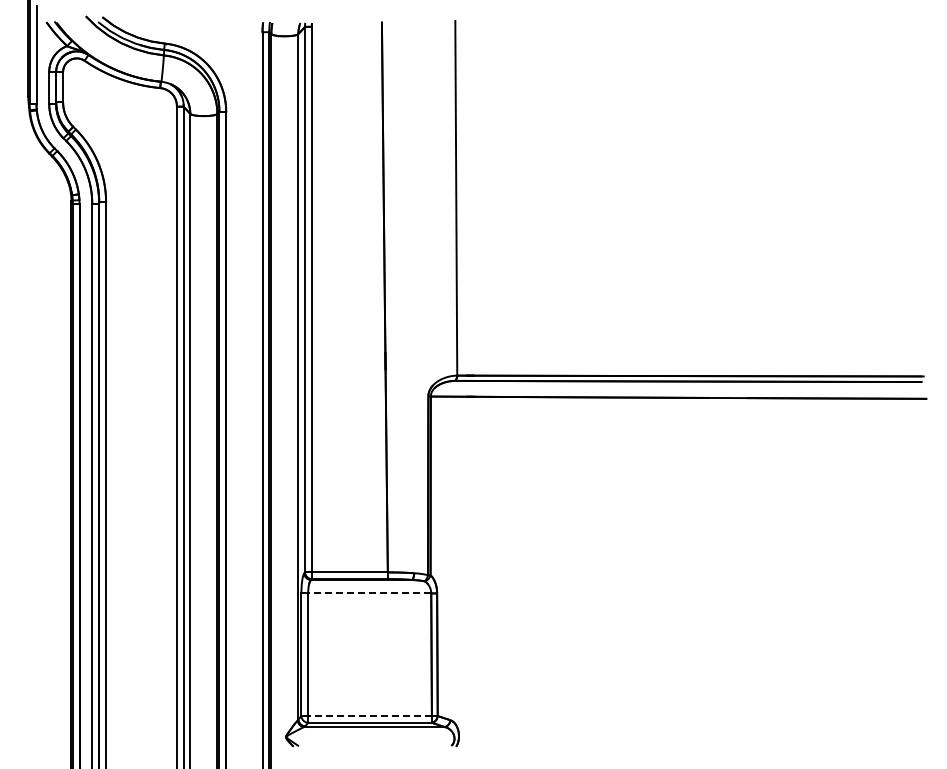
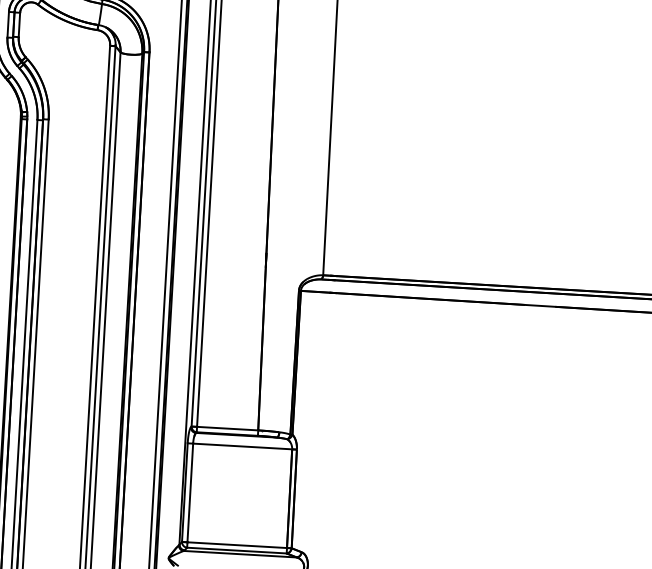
line: (369, 593) -> (242, 446), dashed -> solid
line: (370, 716) -> (237, 545), dashed -> solid

